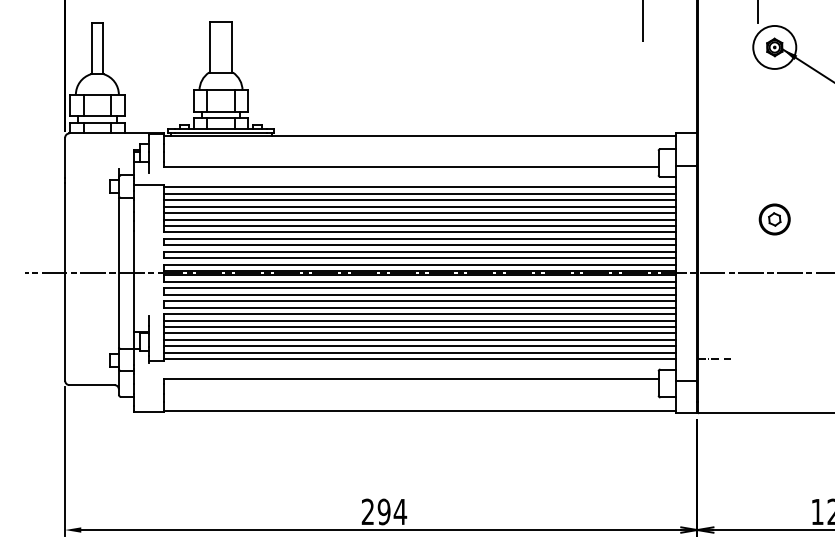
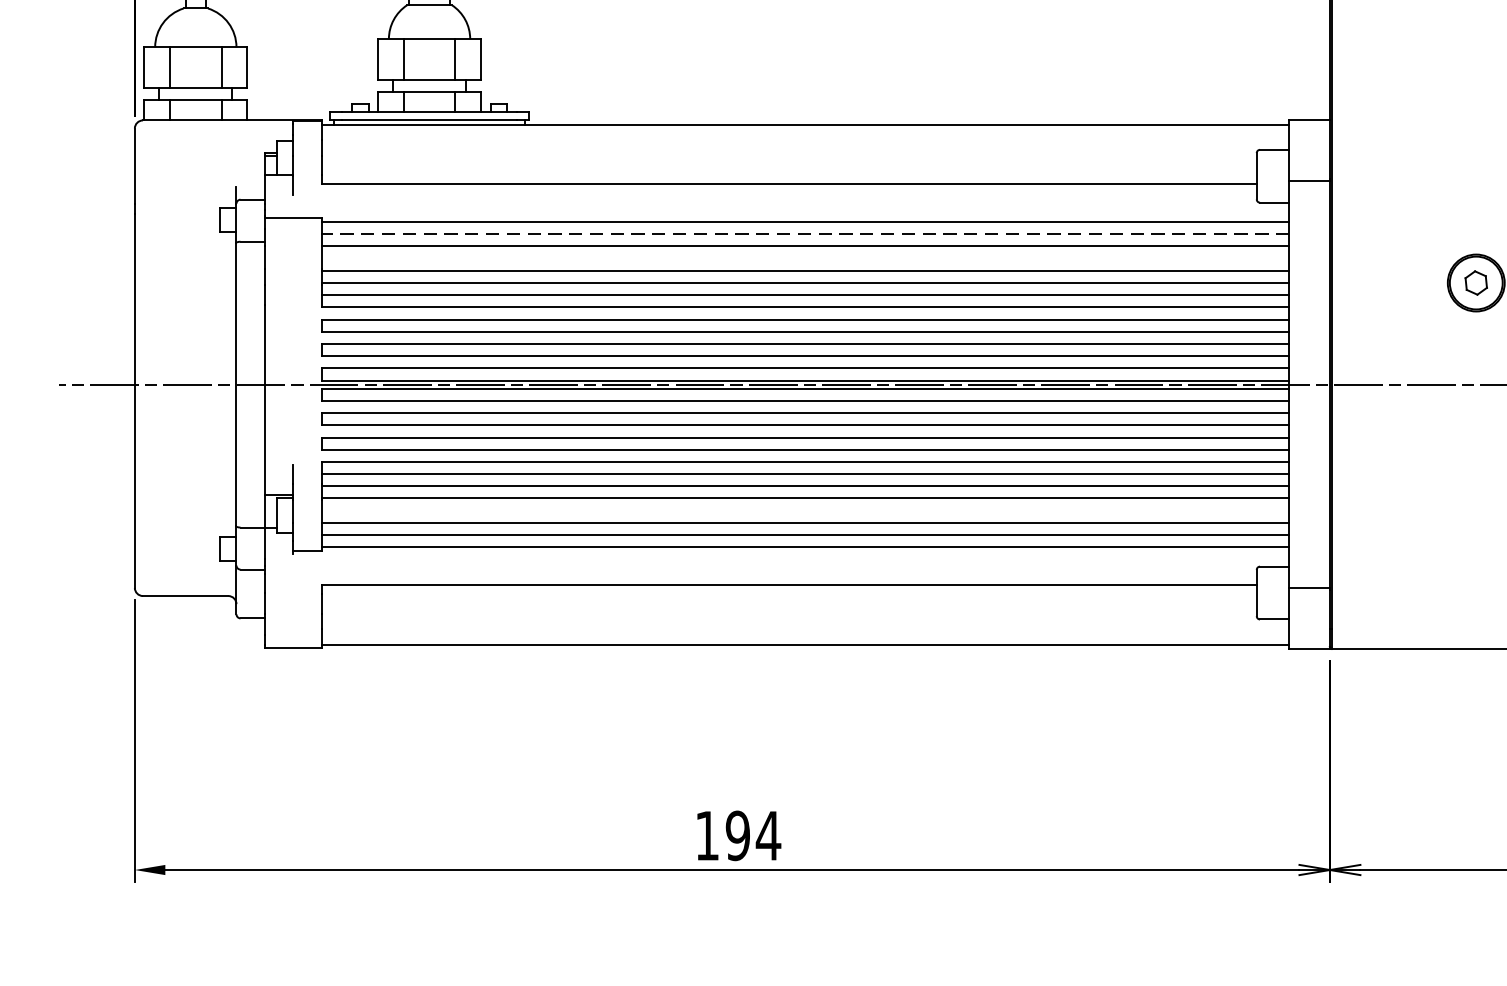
line: (419, 193) -> (804, 233), solid -> dashed
line: (419, 206) -> (804, 258), removed
line: (419, 339) -> (804, 509), removed
line: (714, 359) -> (1362, 547), removed
text: (367, 511) -> (706, 834), 294 -> 194

